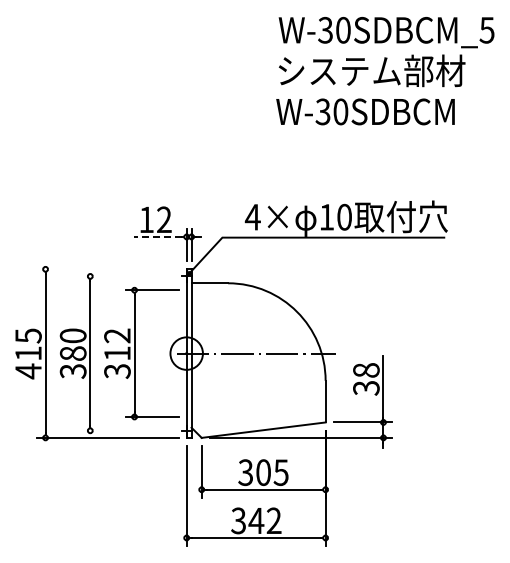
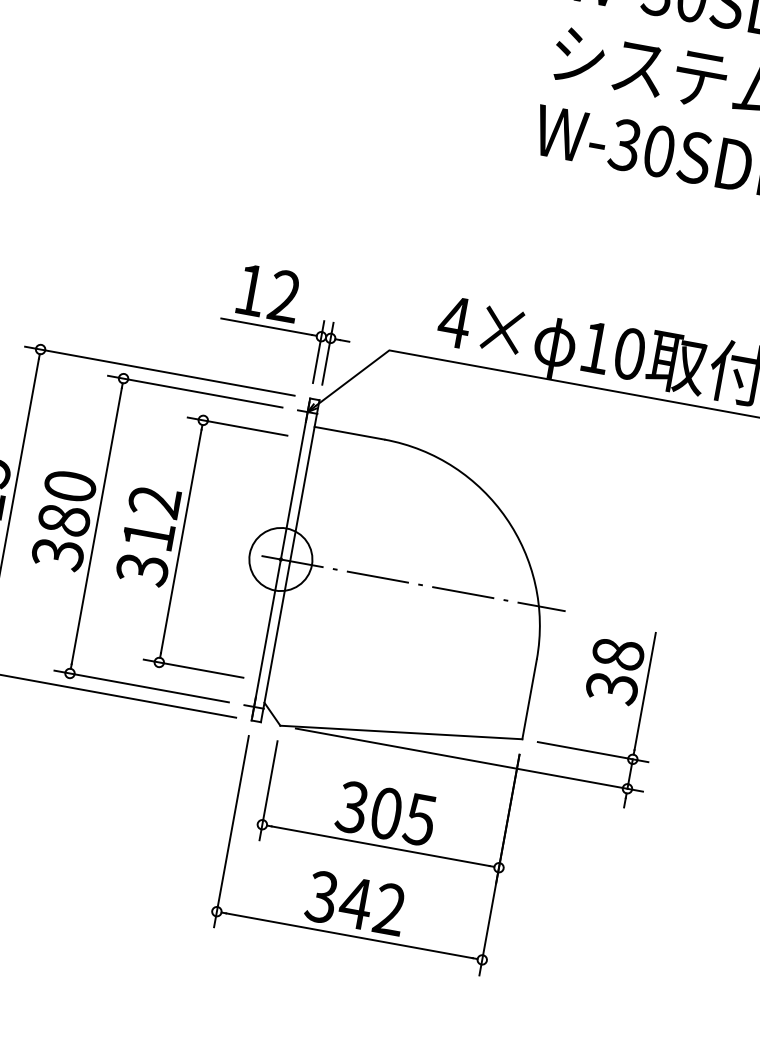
line: (158, 236) -> (267, 326), dashed -> solid
line: (107, 269) -> (158, 371), added
line: (127, 276) -> (194, 391), added
line: (127, 430) -> (141, 685), added

